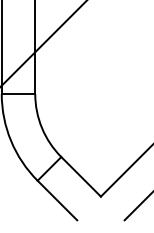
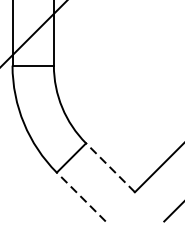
line: (81, 176) -> (110, 167), solid -> dashed
line: (57, 200) -> (81, 197), solid -> dashed

